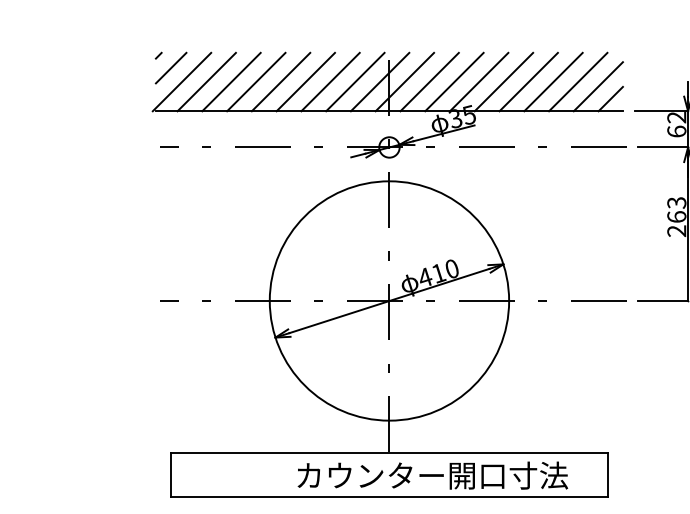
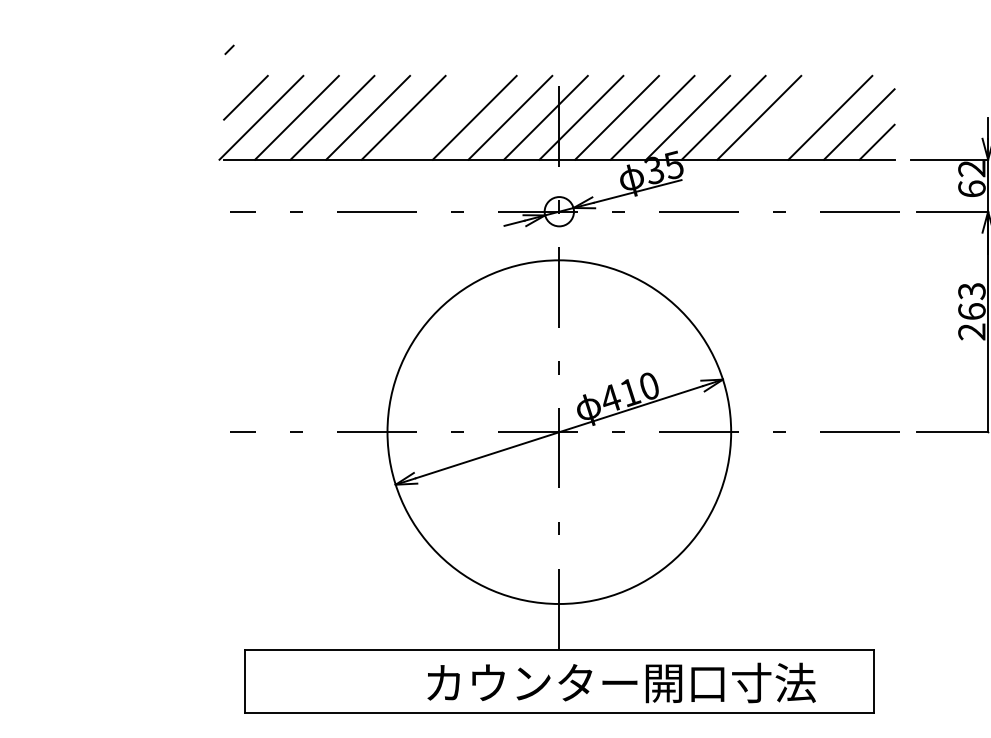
line: (158, 55) -> (229, 49), moved
line: (305, 81) -> (438, 116), removed
line: (553, 81) -> (794, 116), removed

